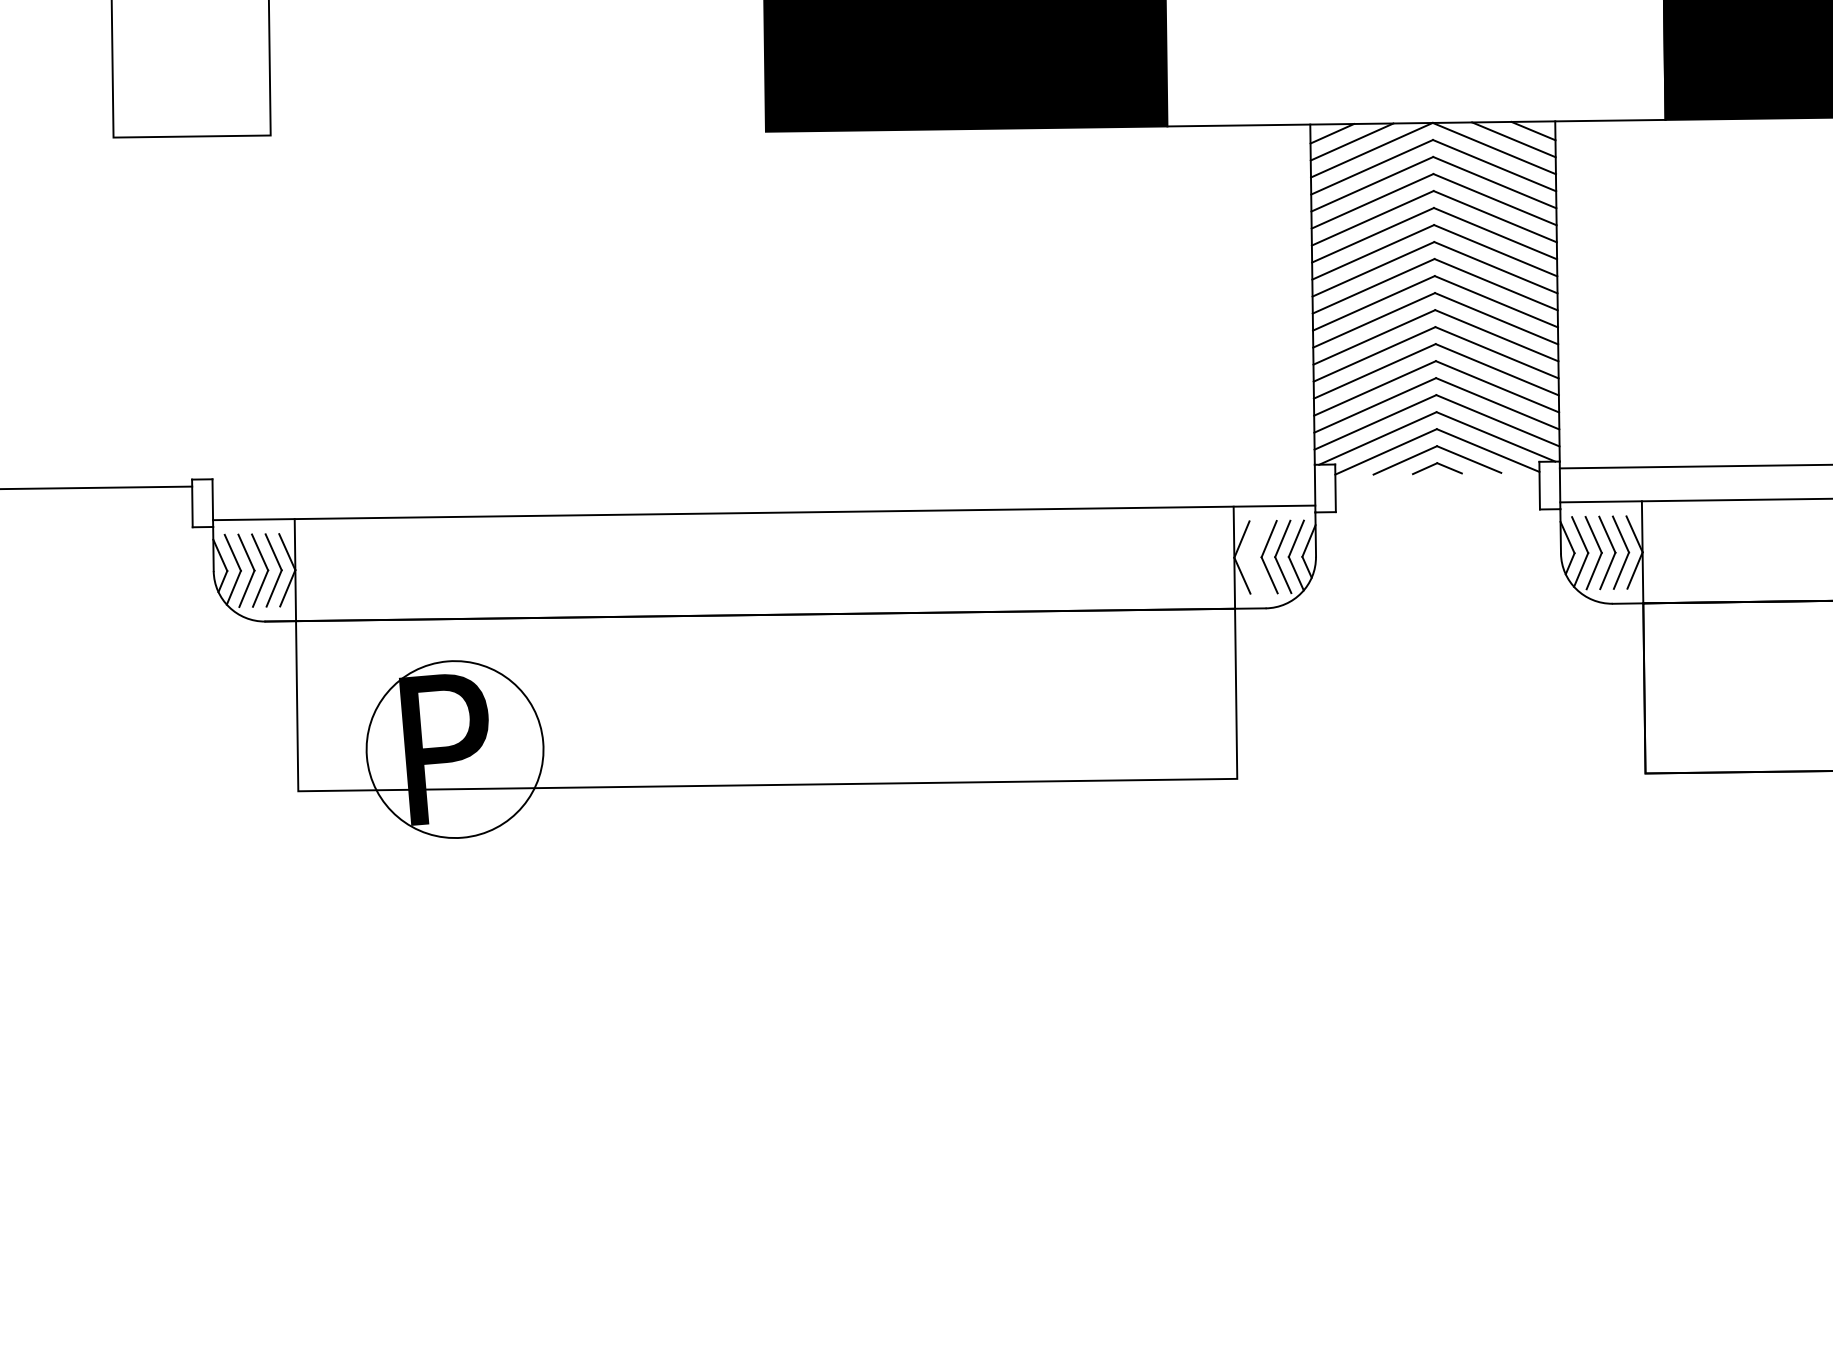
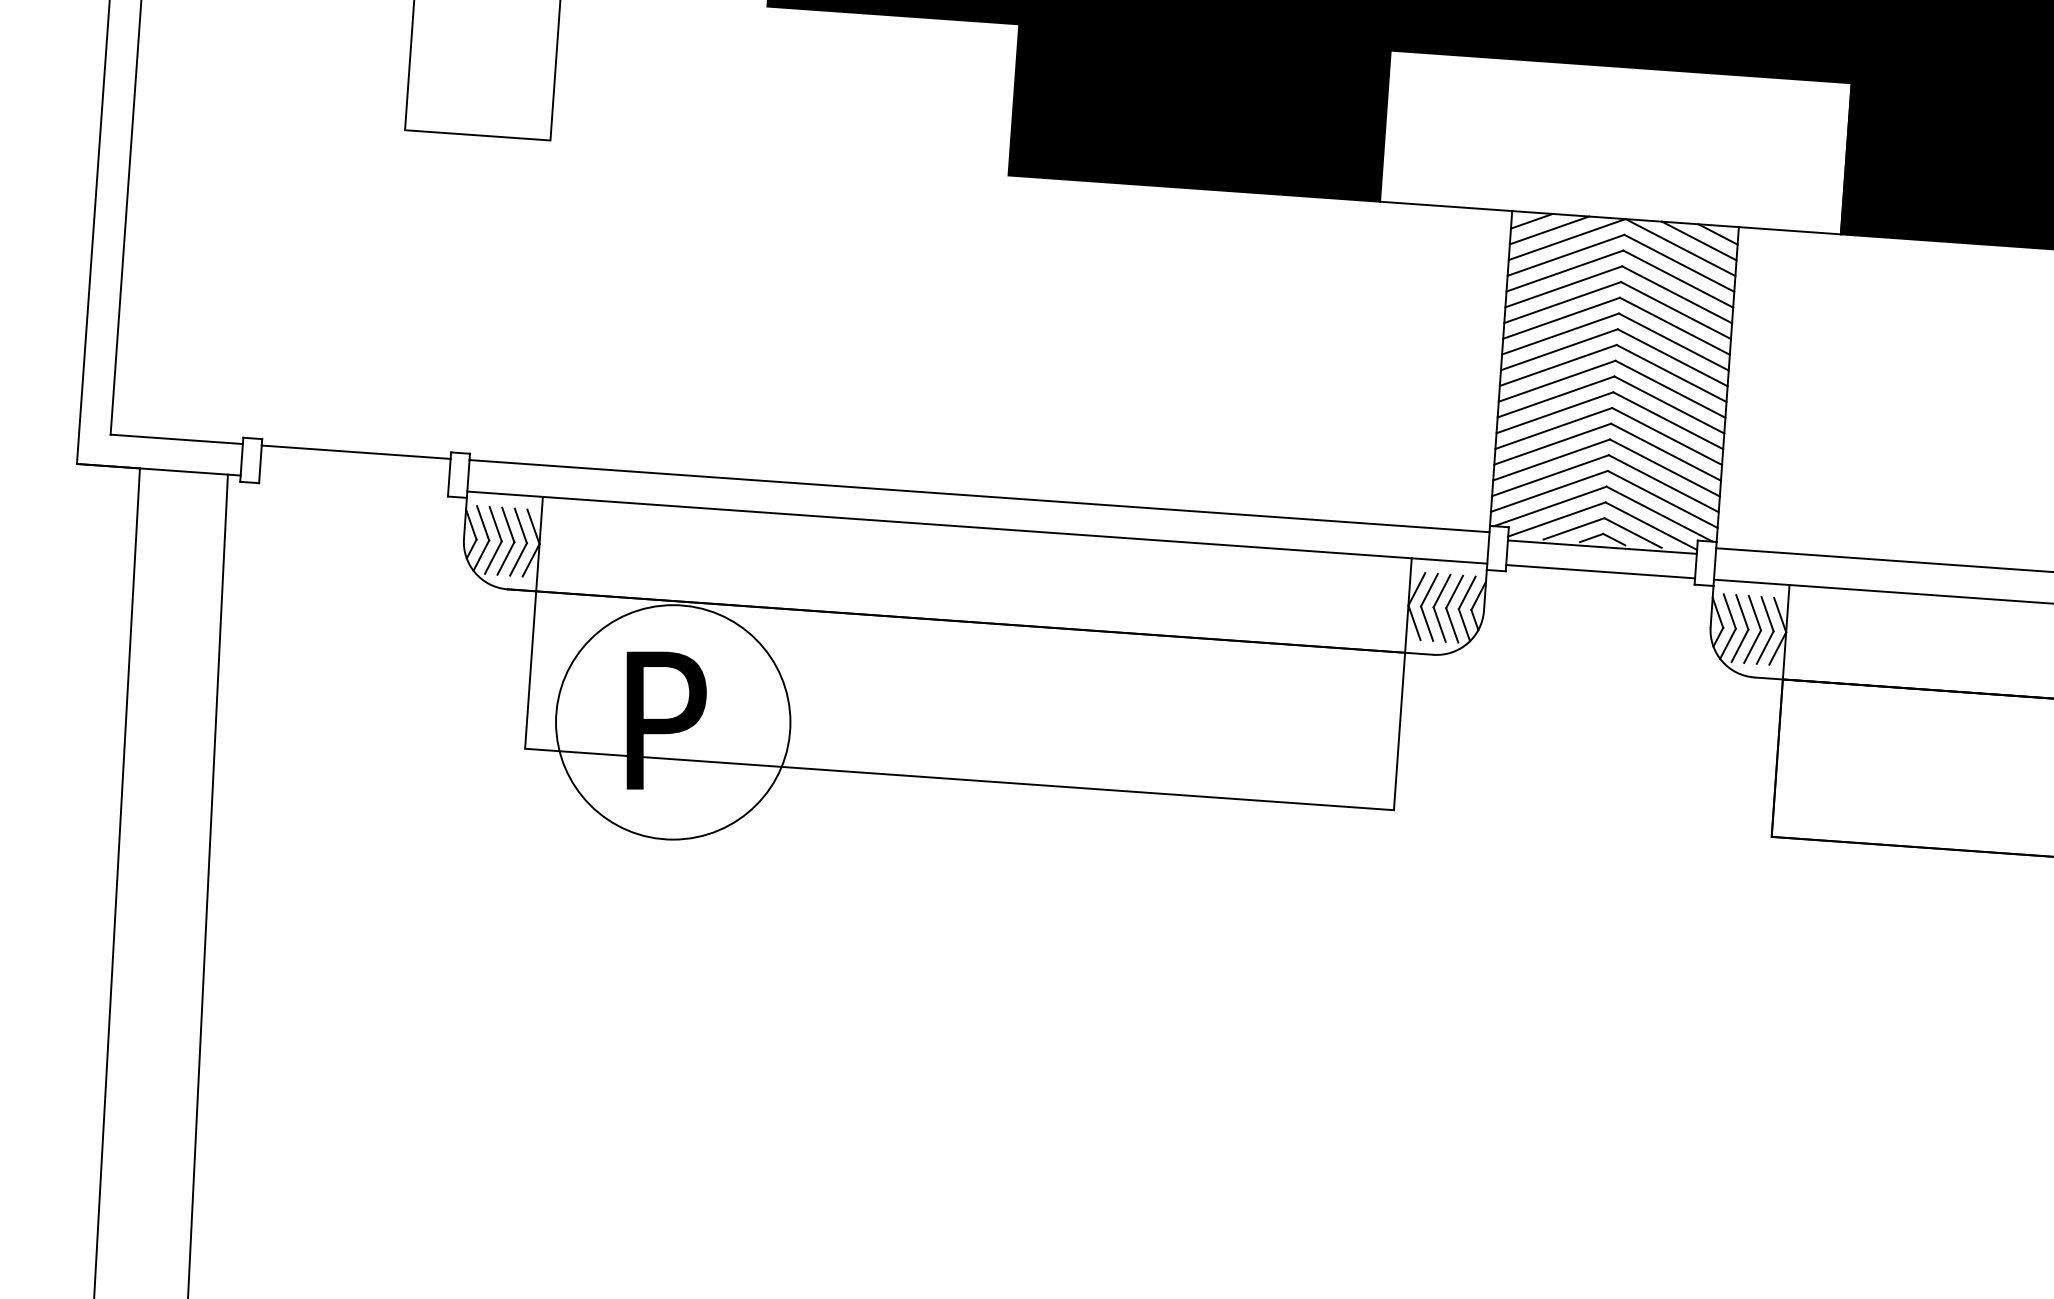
line: (1436, 476) -> (1601, 546), added
line: (763, 479) -> (979, 496), added
line: (1437, 503) -> (1600, 571), added
part: (1256, 558) -> (1428, 607), added
circle: (455, 749) -> (673, 722), size x1.43

